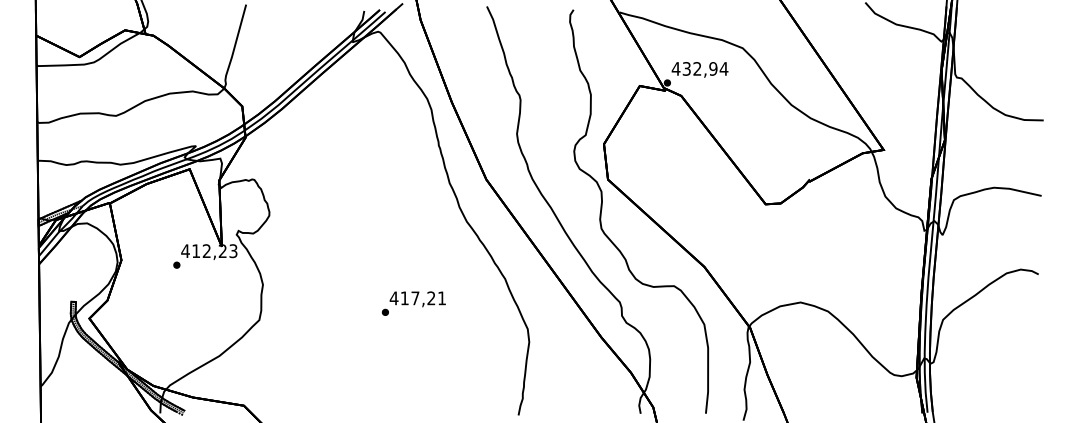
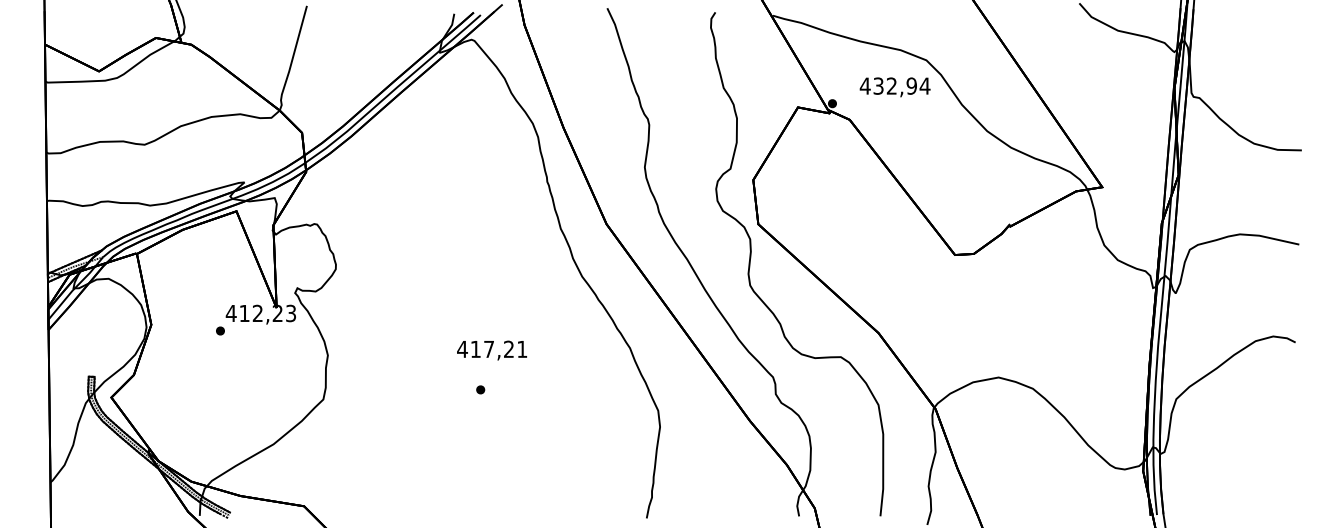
text: (699, 70) -> (894, 87), moved
text: (417, 299) -> (491, 350), moved

